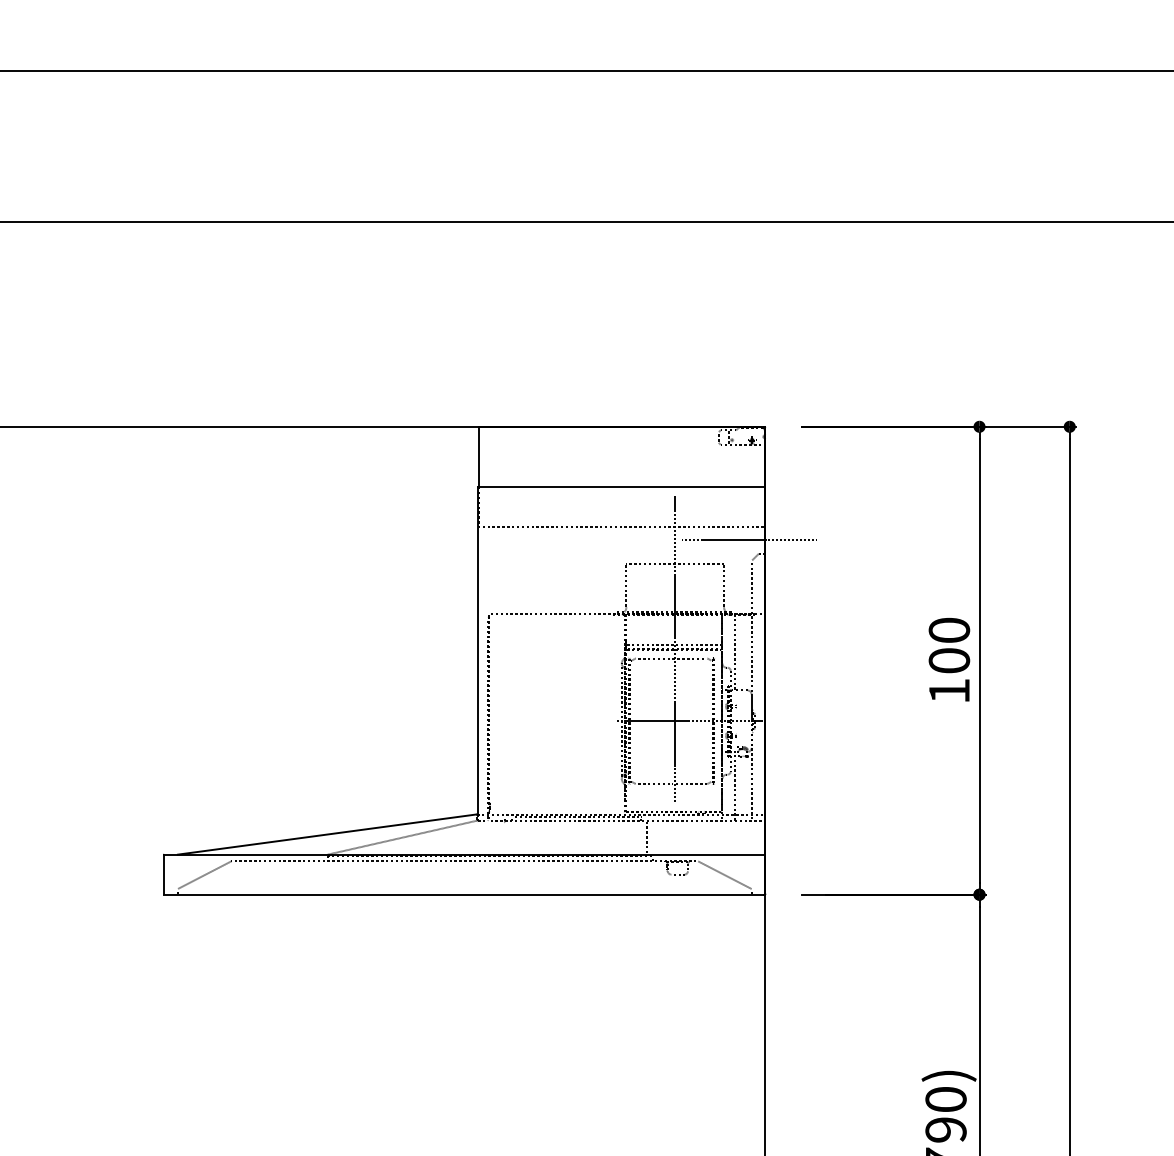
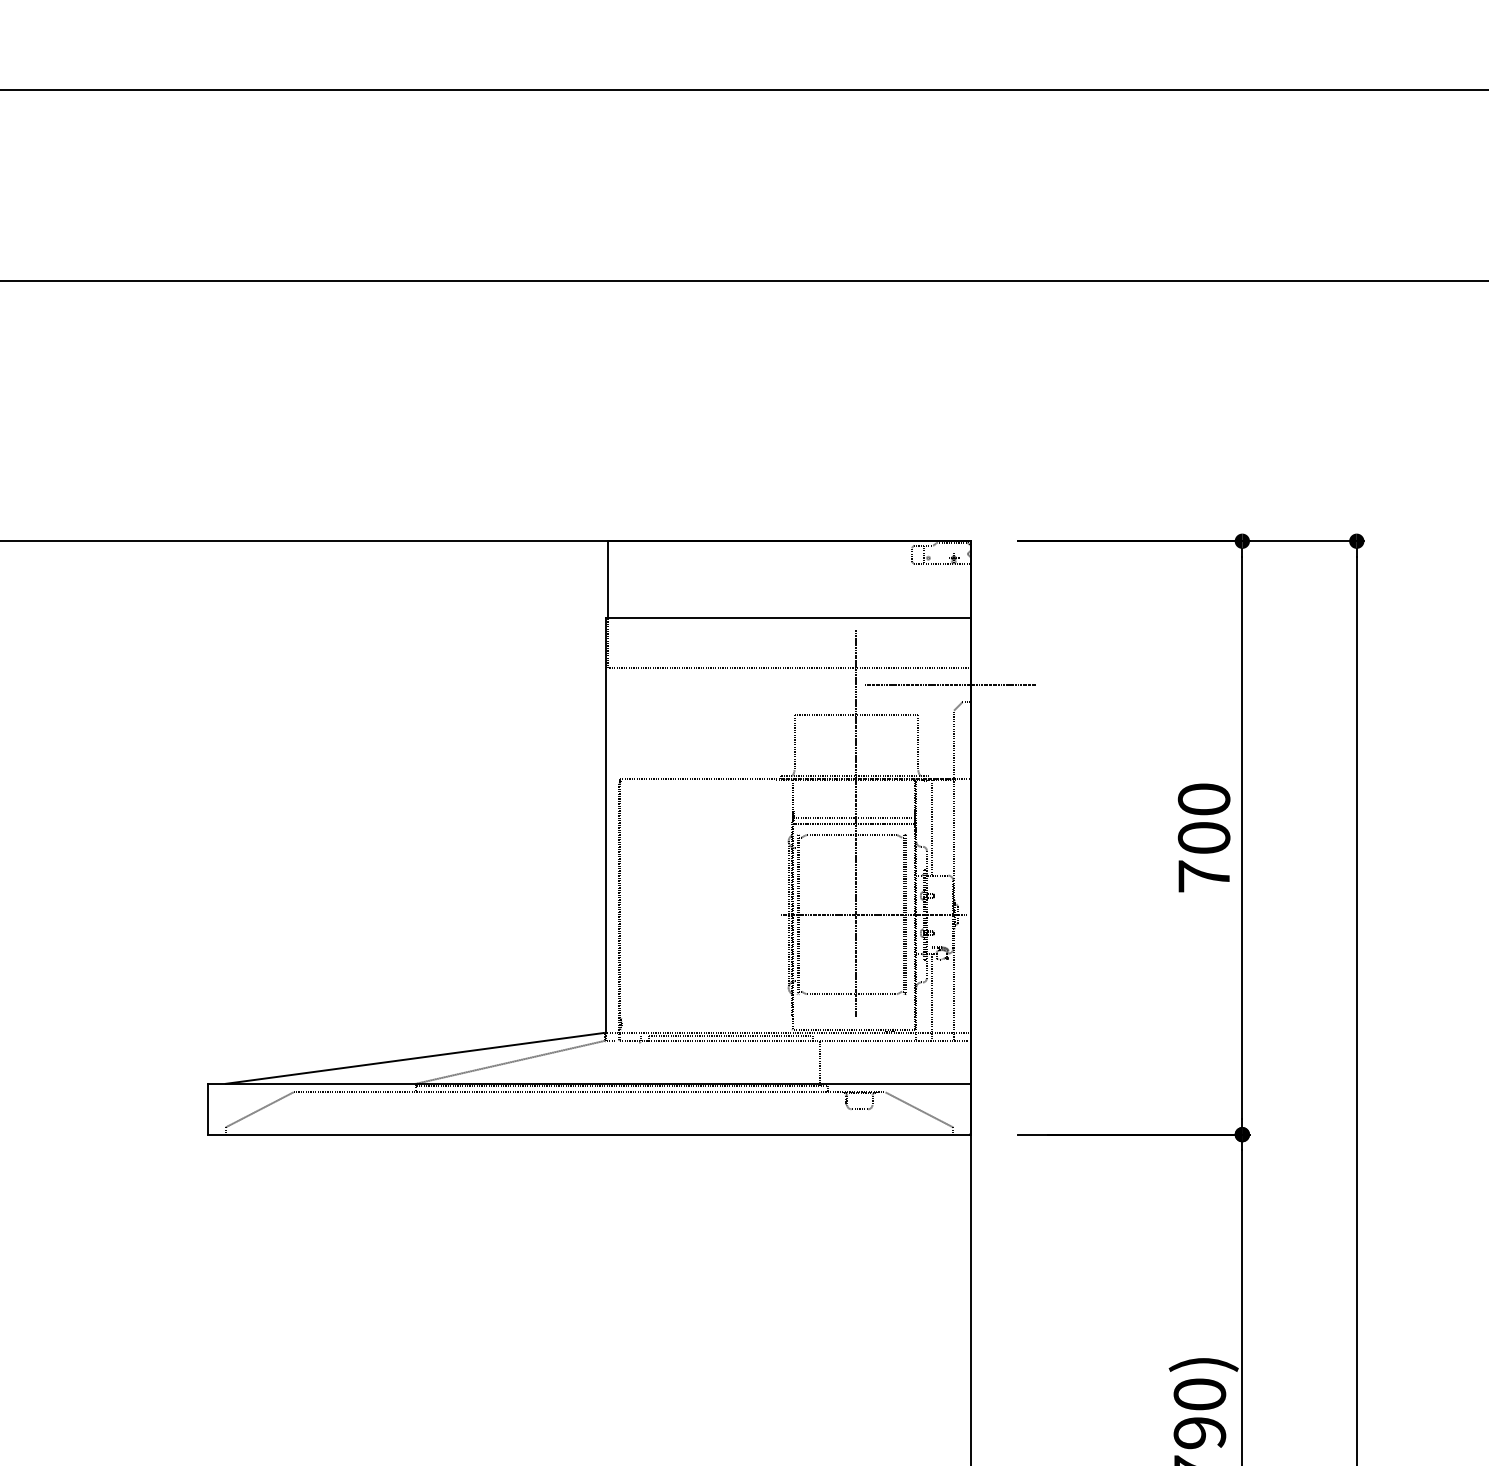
text: (949, 690) -> (1204, 875), 100 -> 700

